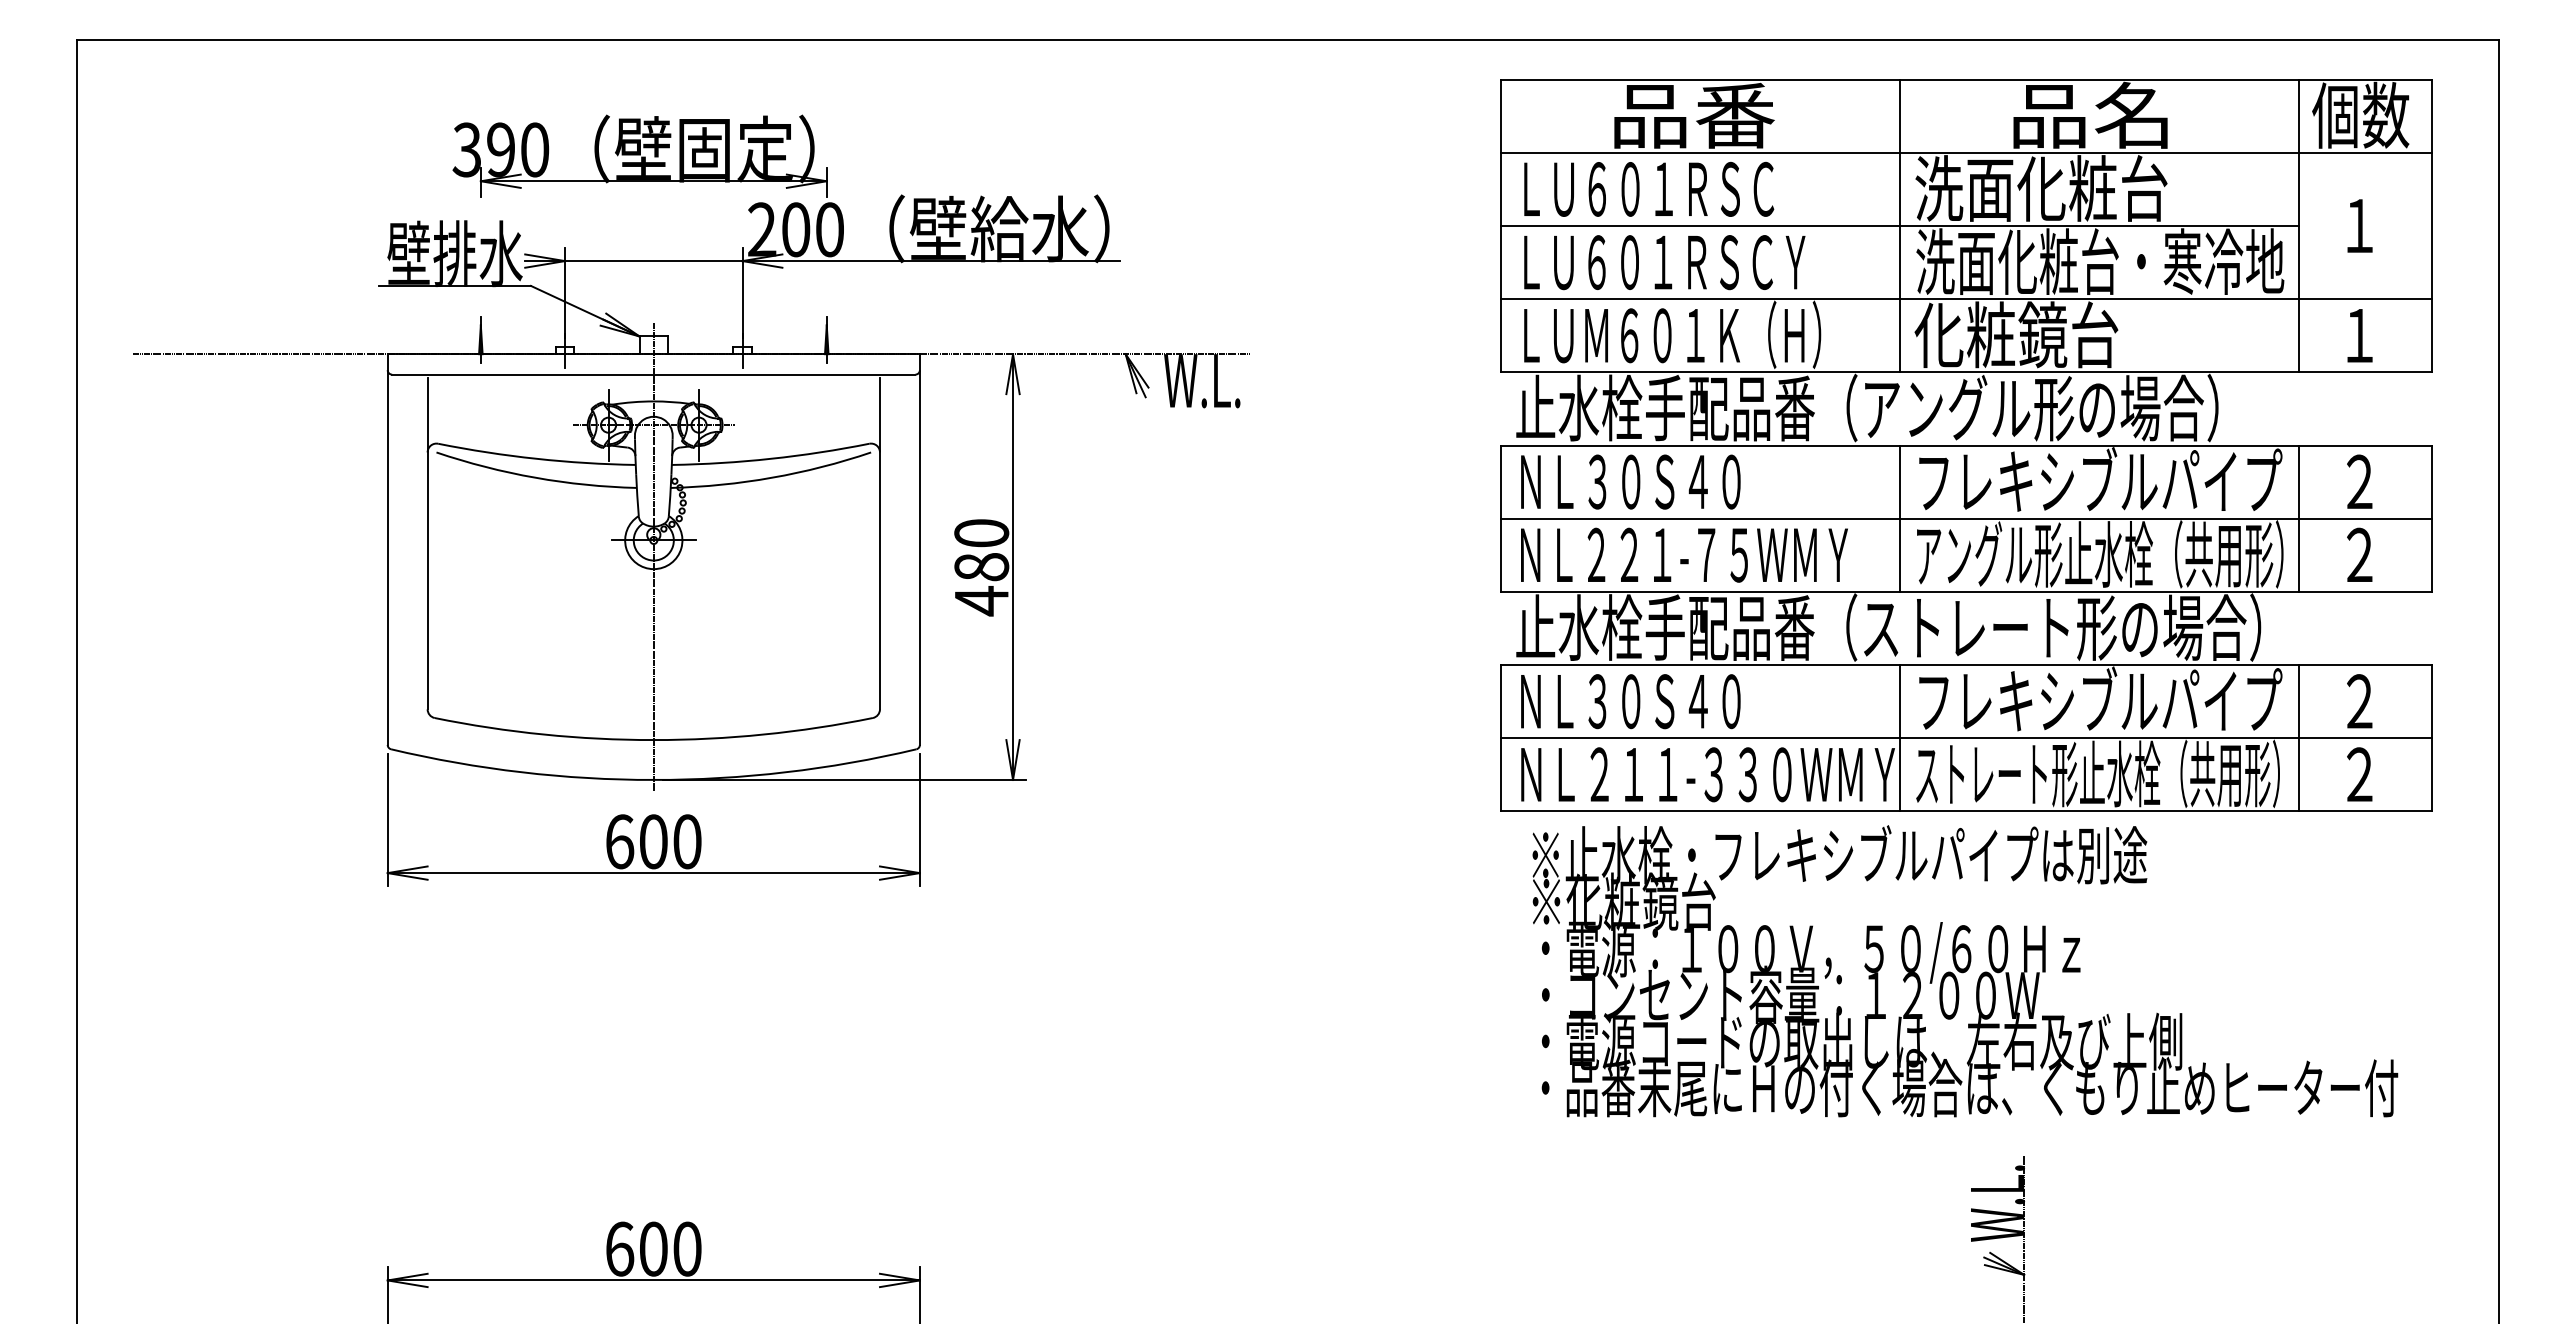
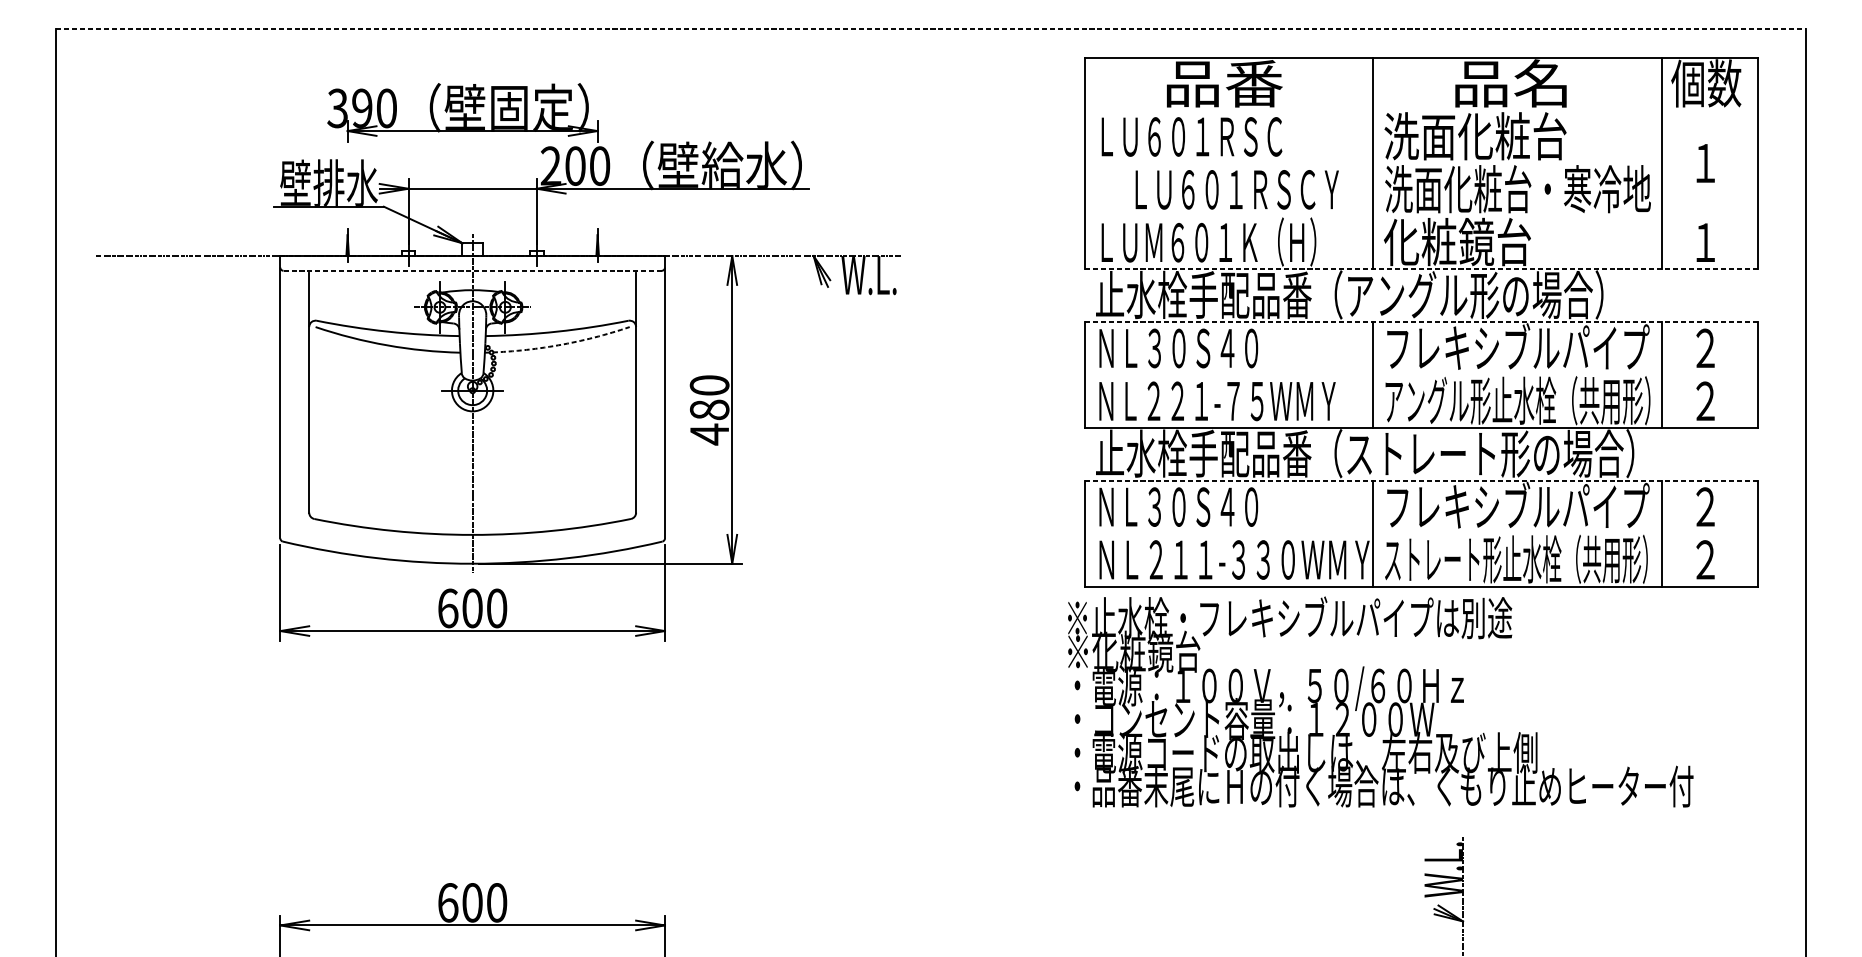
line: (1288, 39) -> (931, 28), solid -> dashed
line: (1966, 152) -> (1421, 110), removed
line: (1899, 226) -> (1372, 163), removed
text: (1664, 262) -> (1237, 189), moved
line: (1966, 299) -> (1421, 216), removed
line: (1966, 372) -> (1421, 269), solid -> dashed
line: (653, 374) -> (472, 270), solid -> dashed
line: (1966, 445) -> (1421, 322), solid -> dashed
arc: (772, 477) -> (558, 345), solid -> dashed
line: (1966, 518) -> (1421, 374), removed
line: (1966, 665) -> (1421, 481), solid -> dashed
line: (1966, 738) -> (1421, 533), removed
text: (1965, 971) -> (1380, 702), moved

